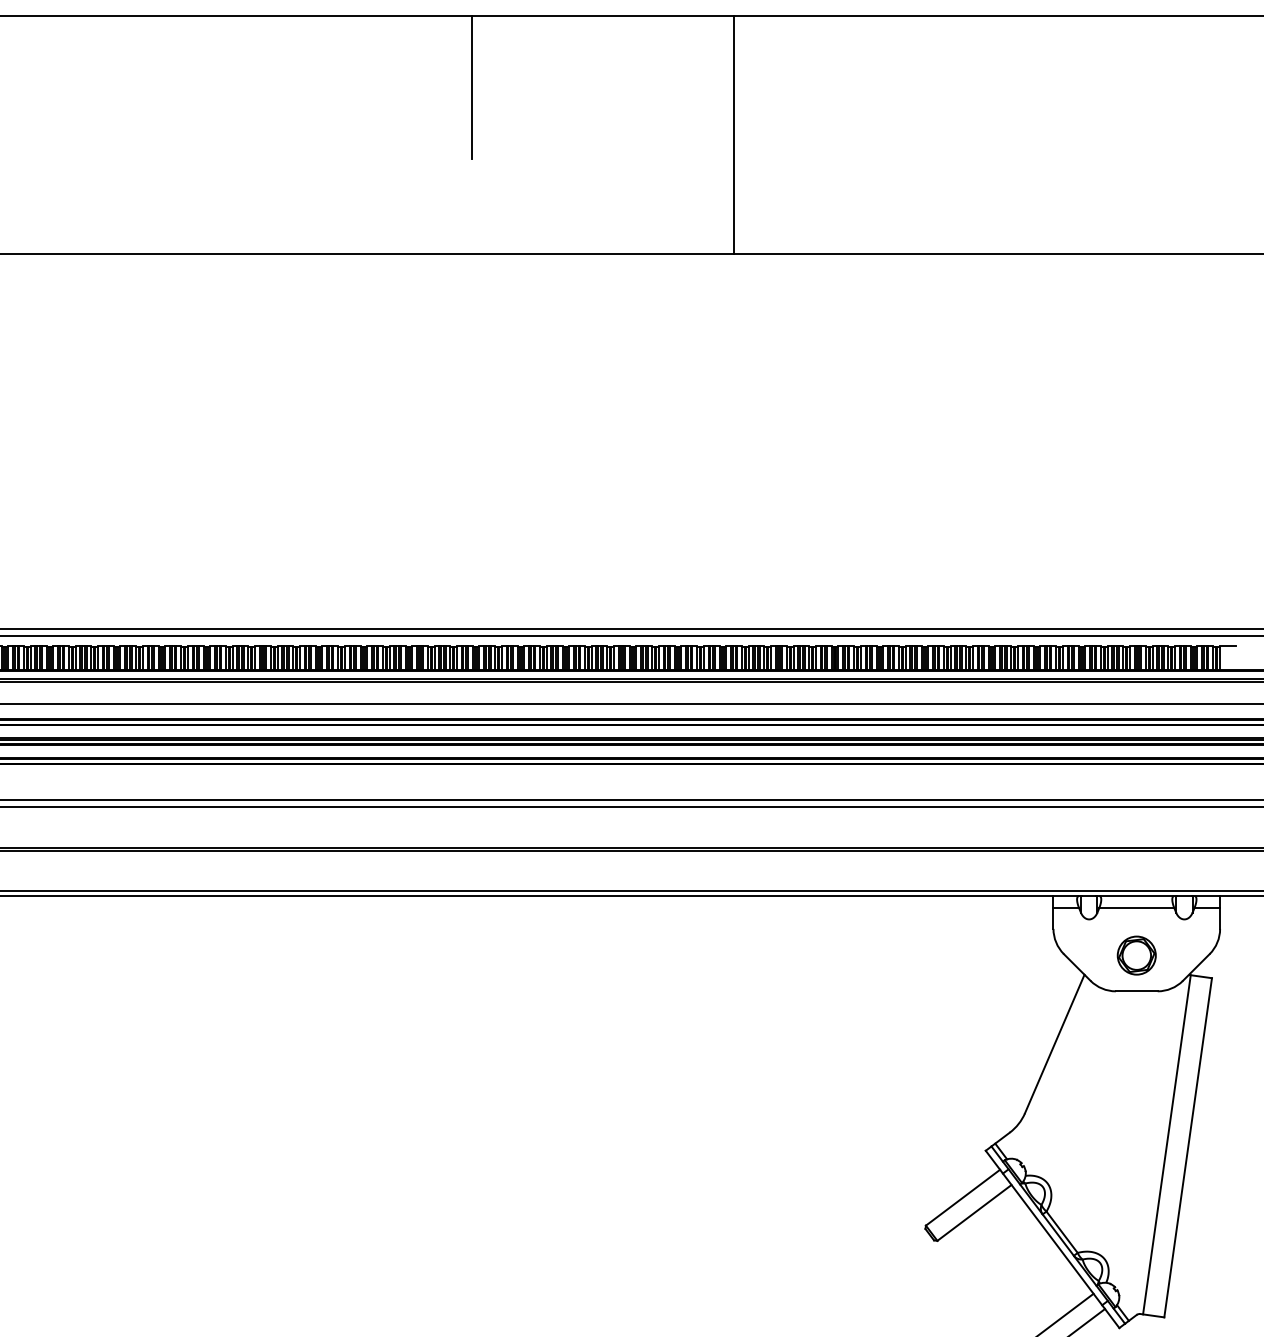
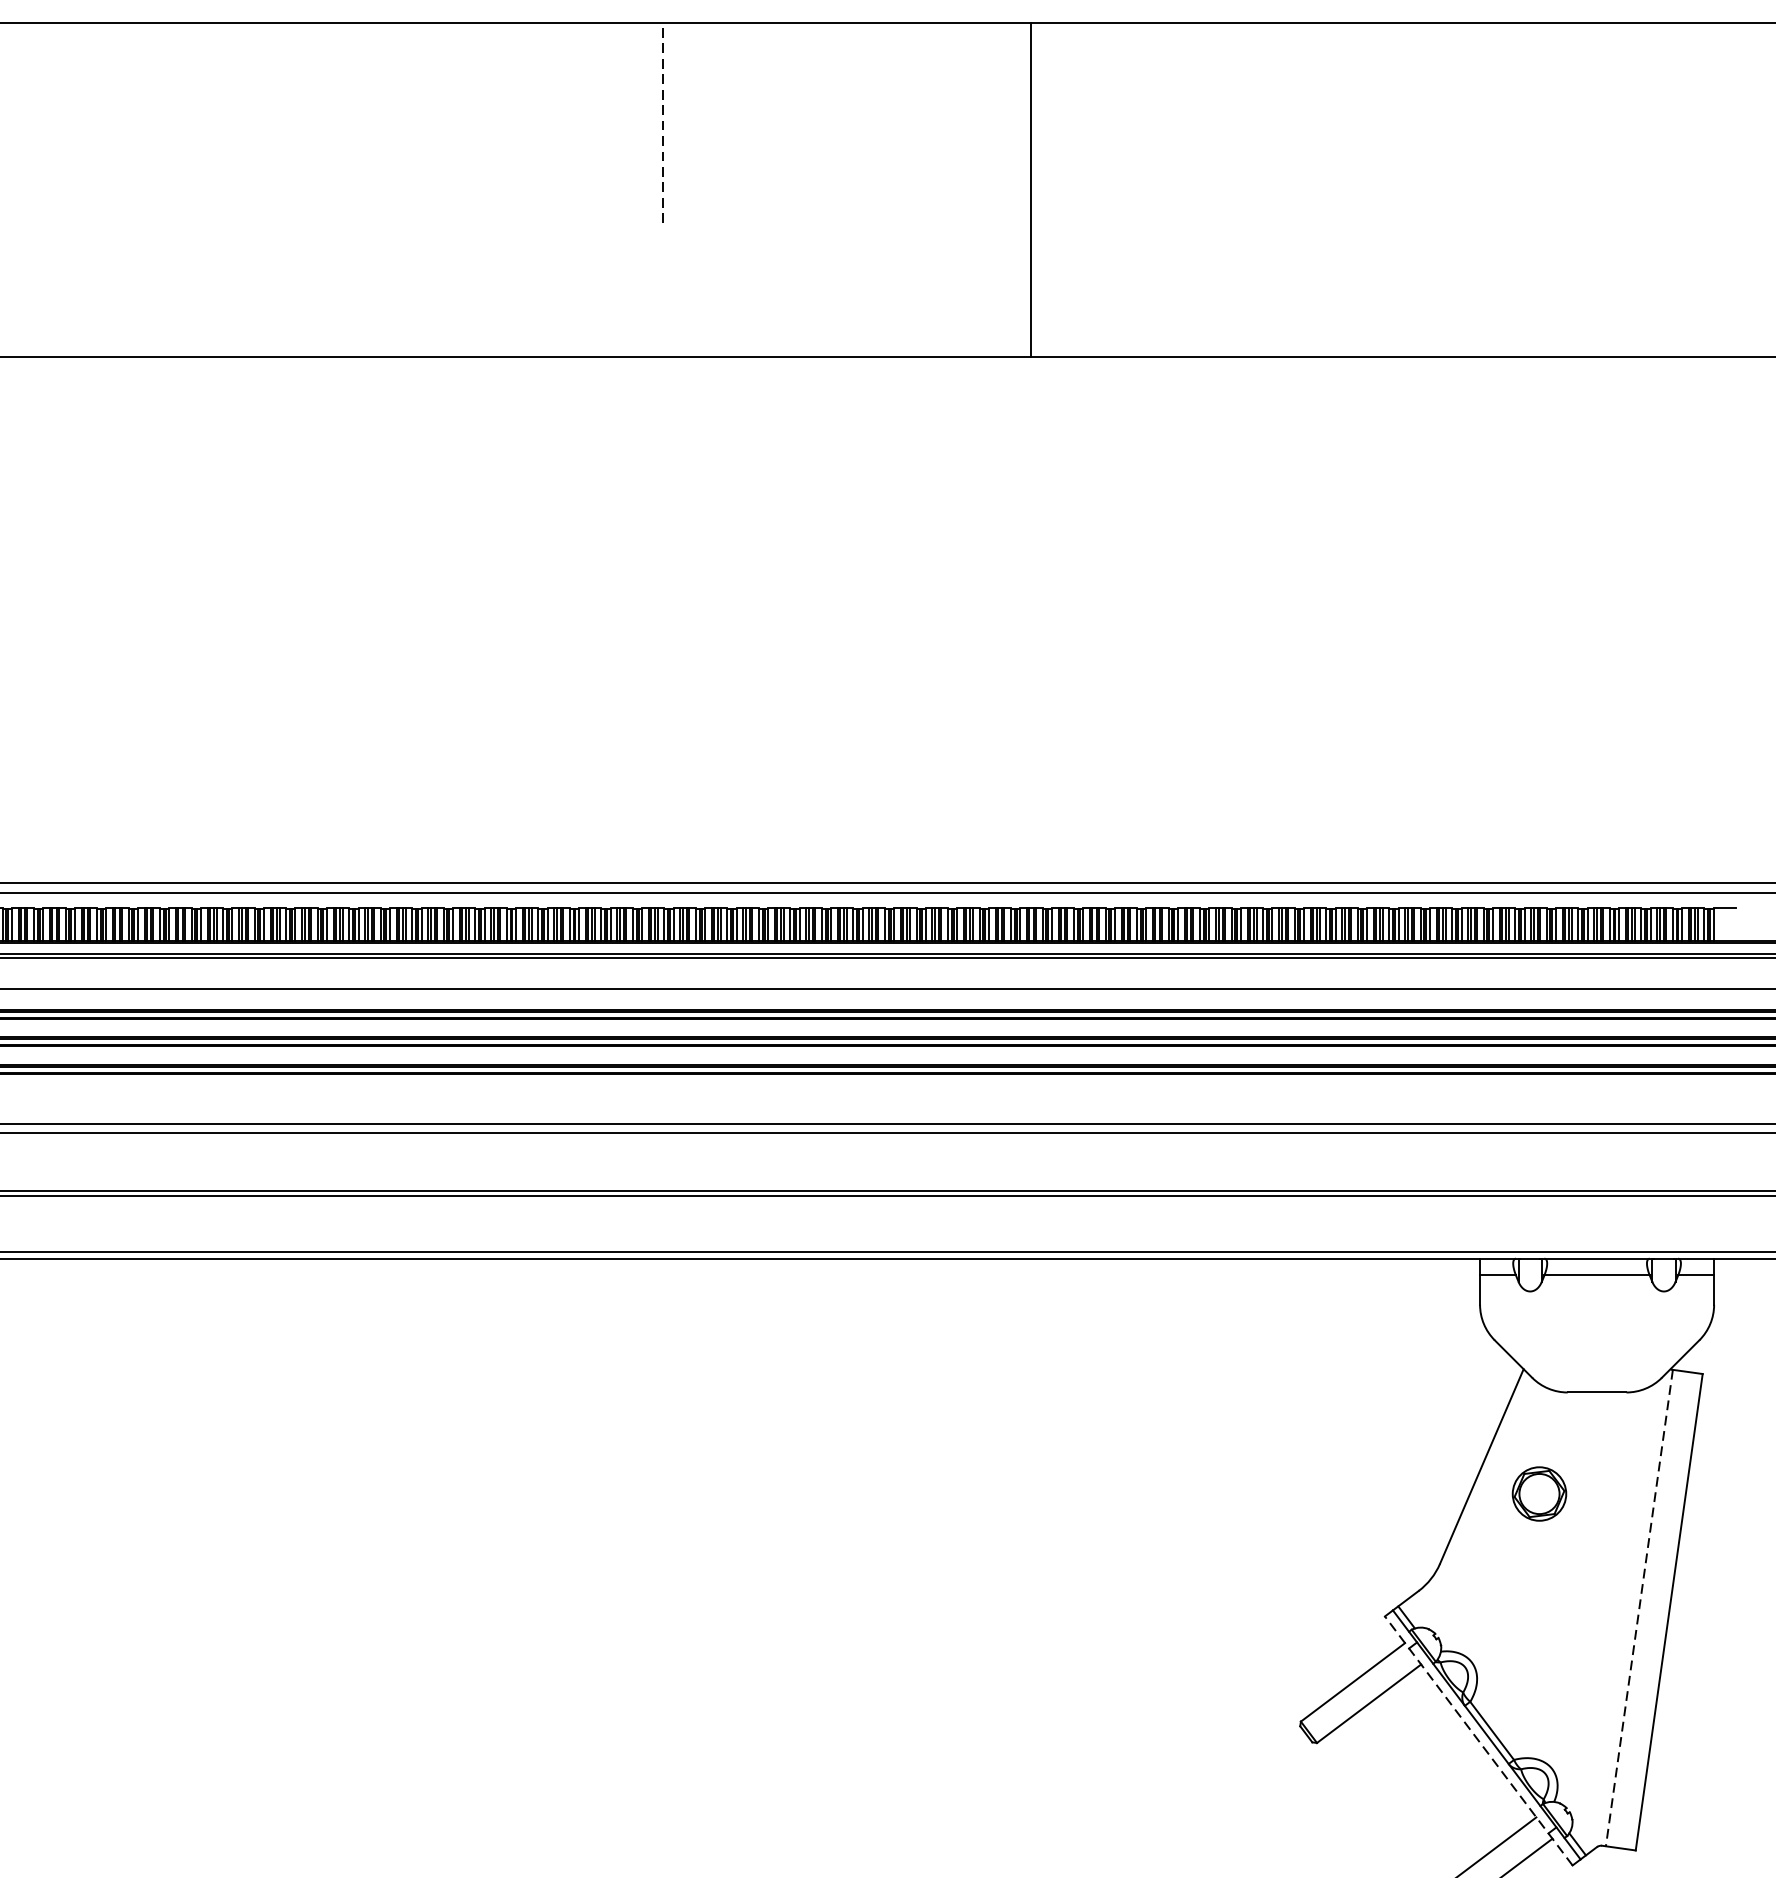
line: (471, 87) -> (662, 122), solid -> dashed
part: (1136, 955) -> (1539, 1493), moved
line: (1166, 1145) -> (1638, 1609), solid -> dashed
line: (1052, 1239) -> (1478, 1741), solid -> dashed

